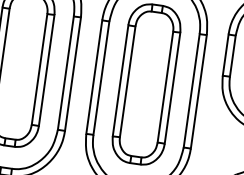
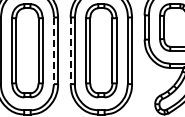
line: (64, 74) -> (53, 51), solid -> dashed
line: (93, 78) -> (70, 51), solid -> dashed

